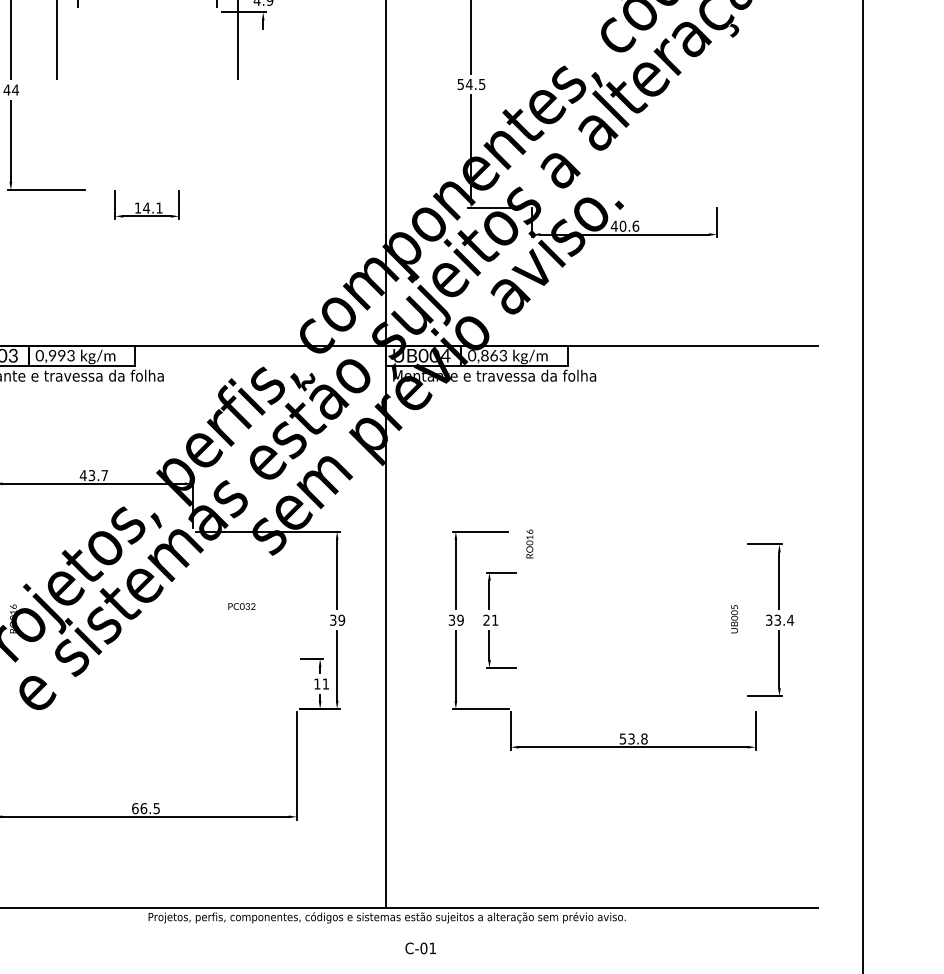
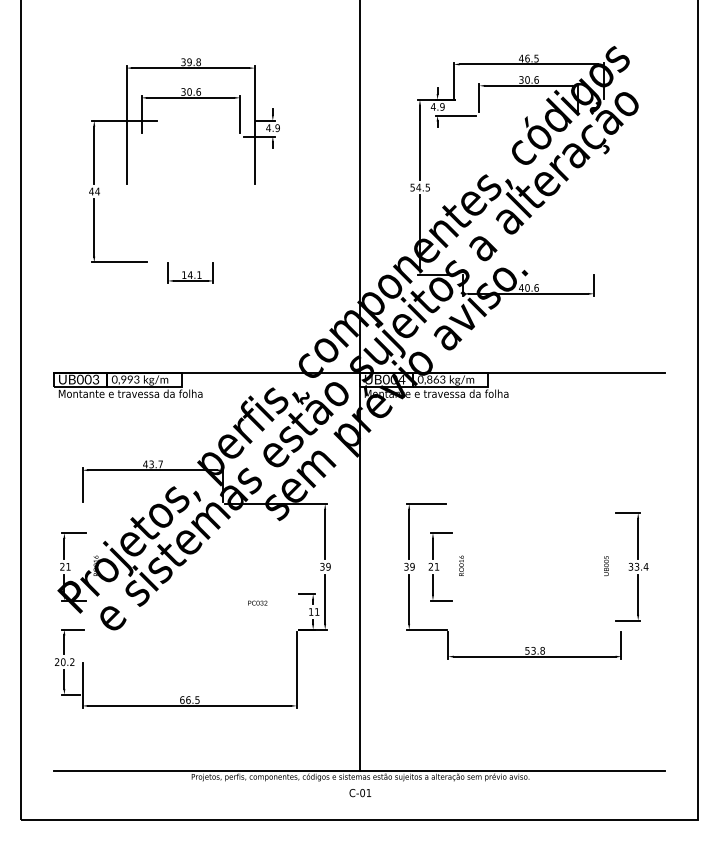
text: (529, 543) -> (461, 565), moved
text: (241, 605) -> (257, 602), moved
text: (420, 949) -> (360, 793), moved

